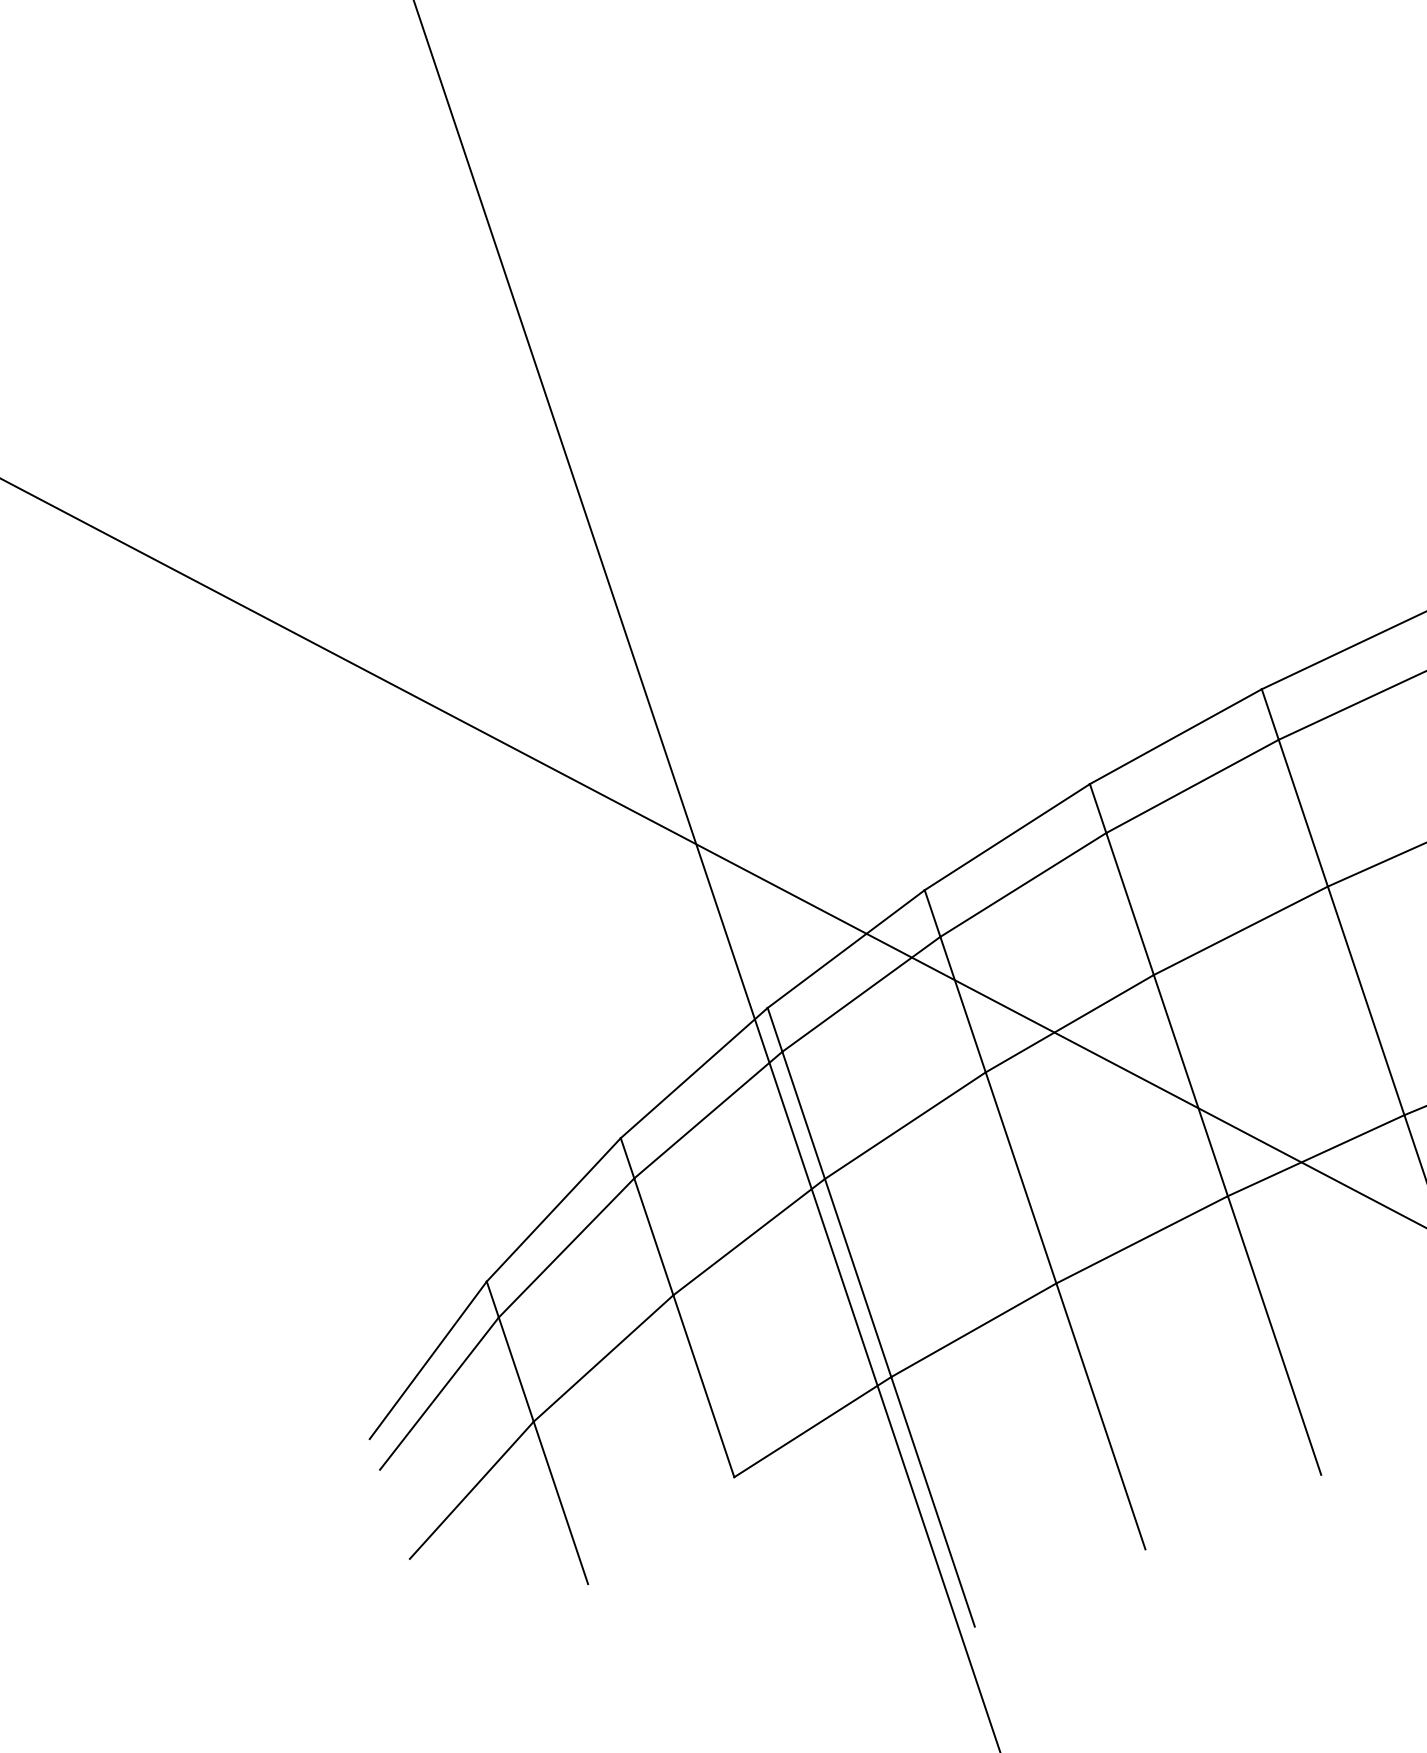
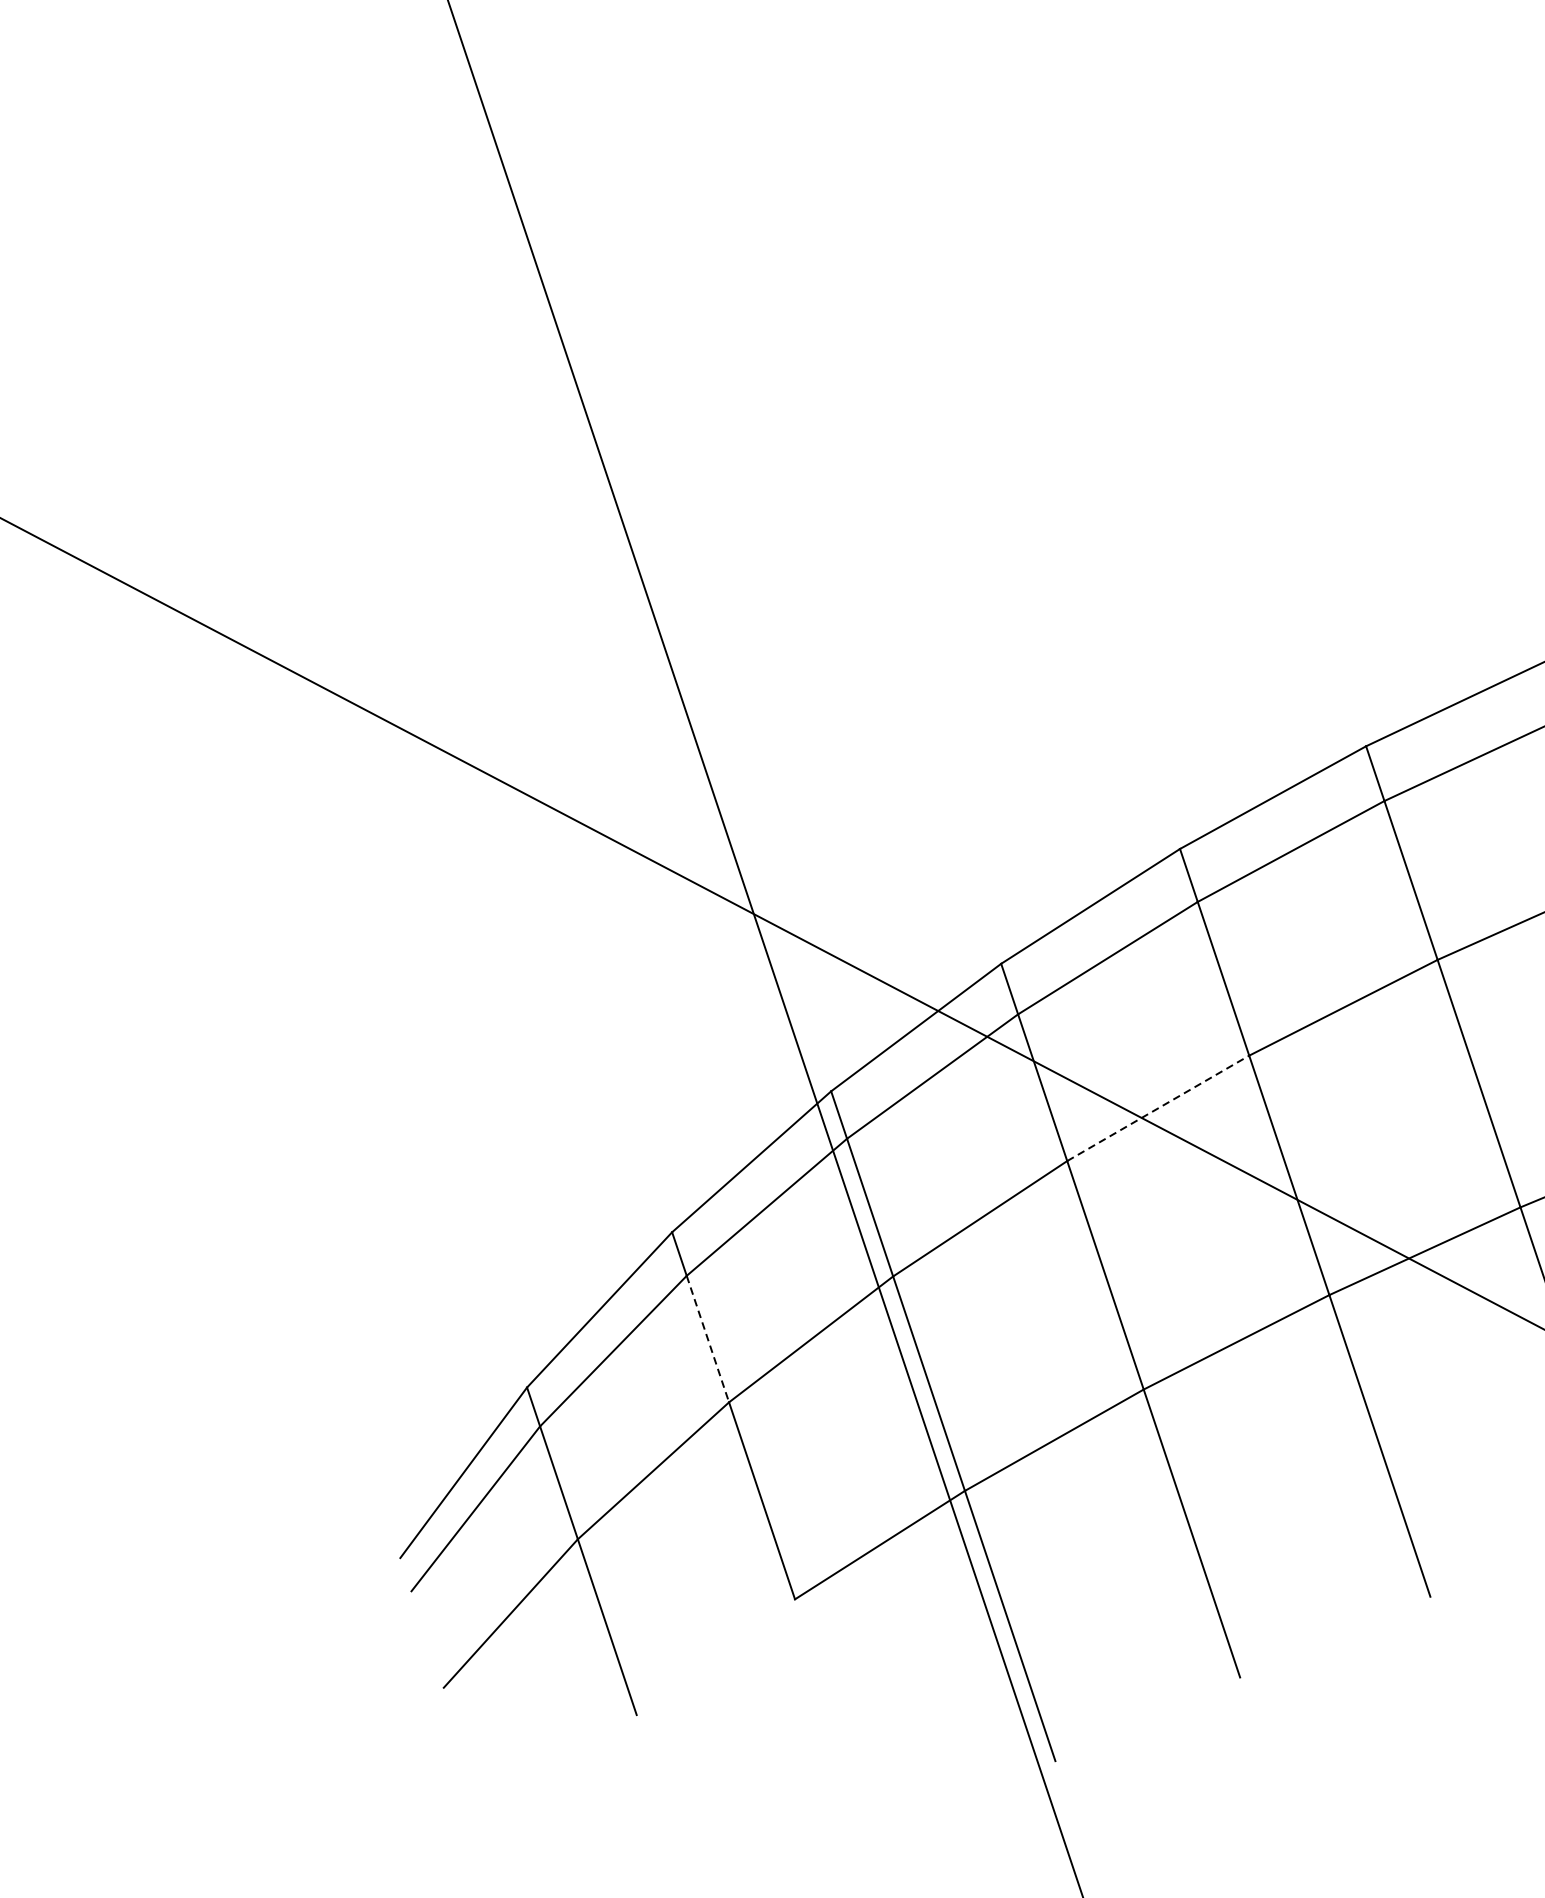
line: (1070, 1023) -> (1158, 1108), solid -> dashed
line: (653, 1236) -> (707, 1338), solid -> dashed

